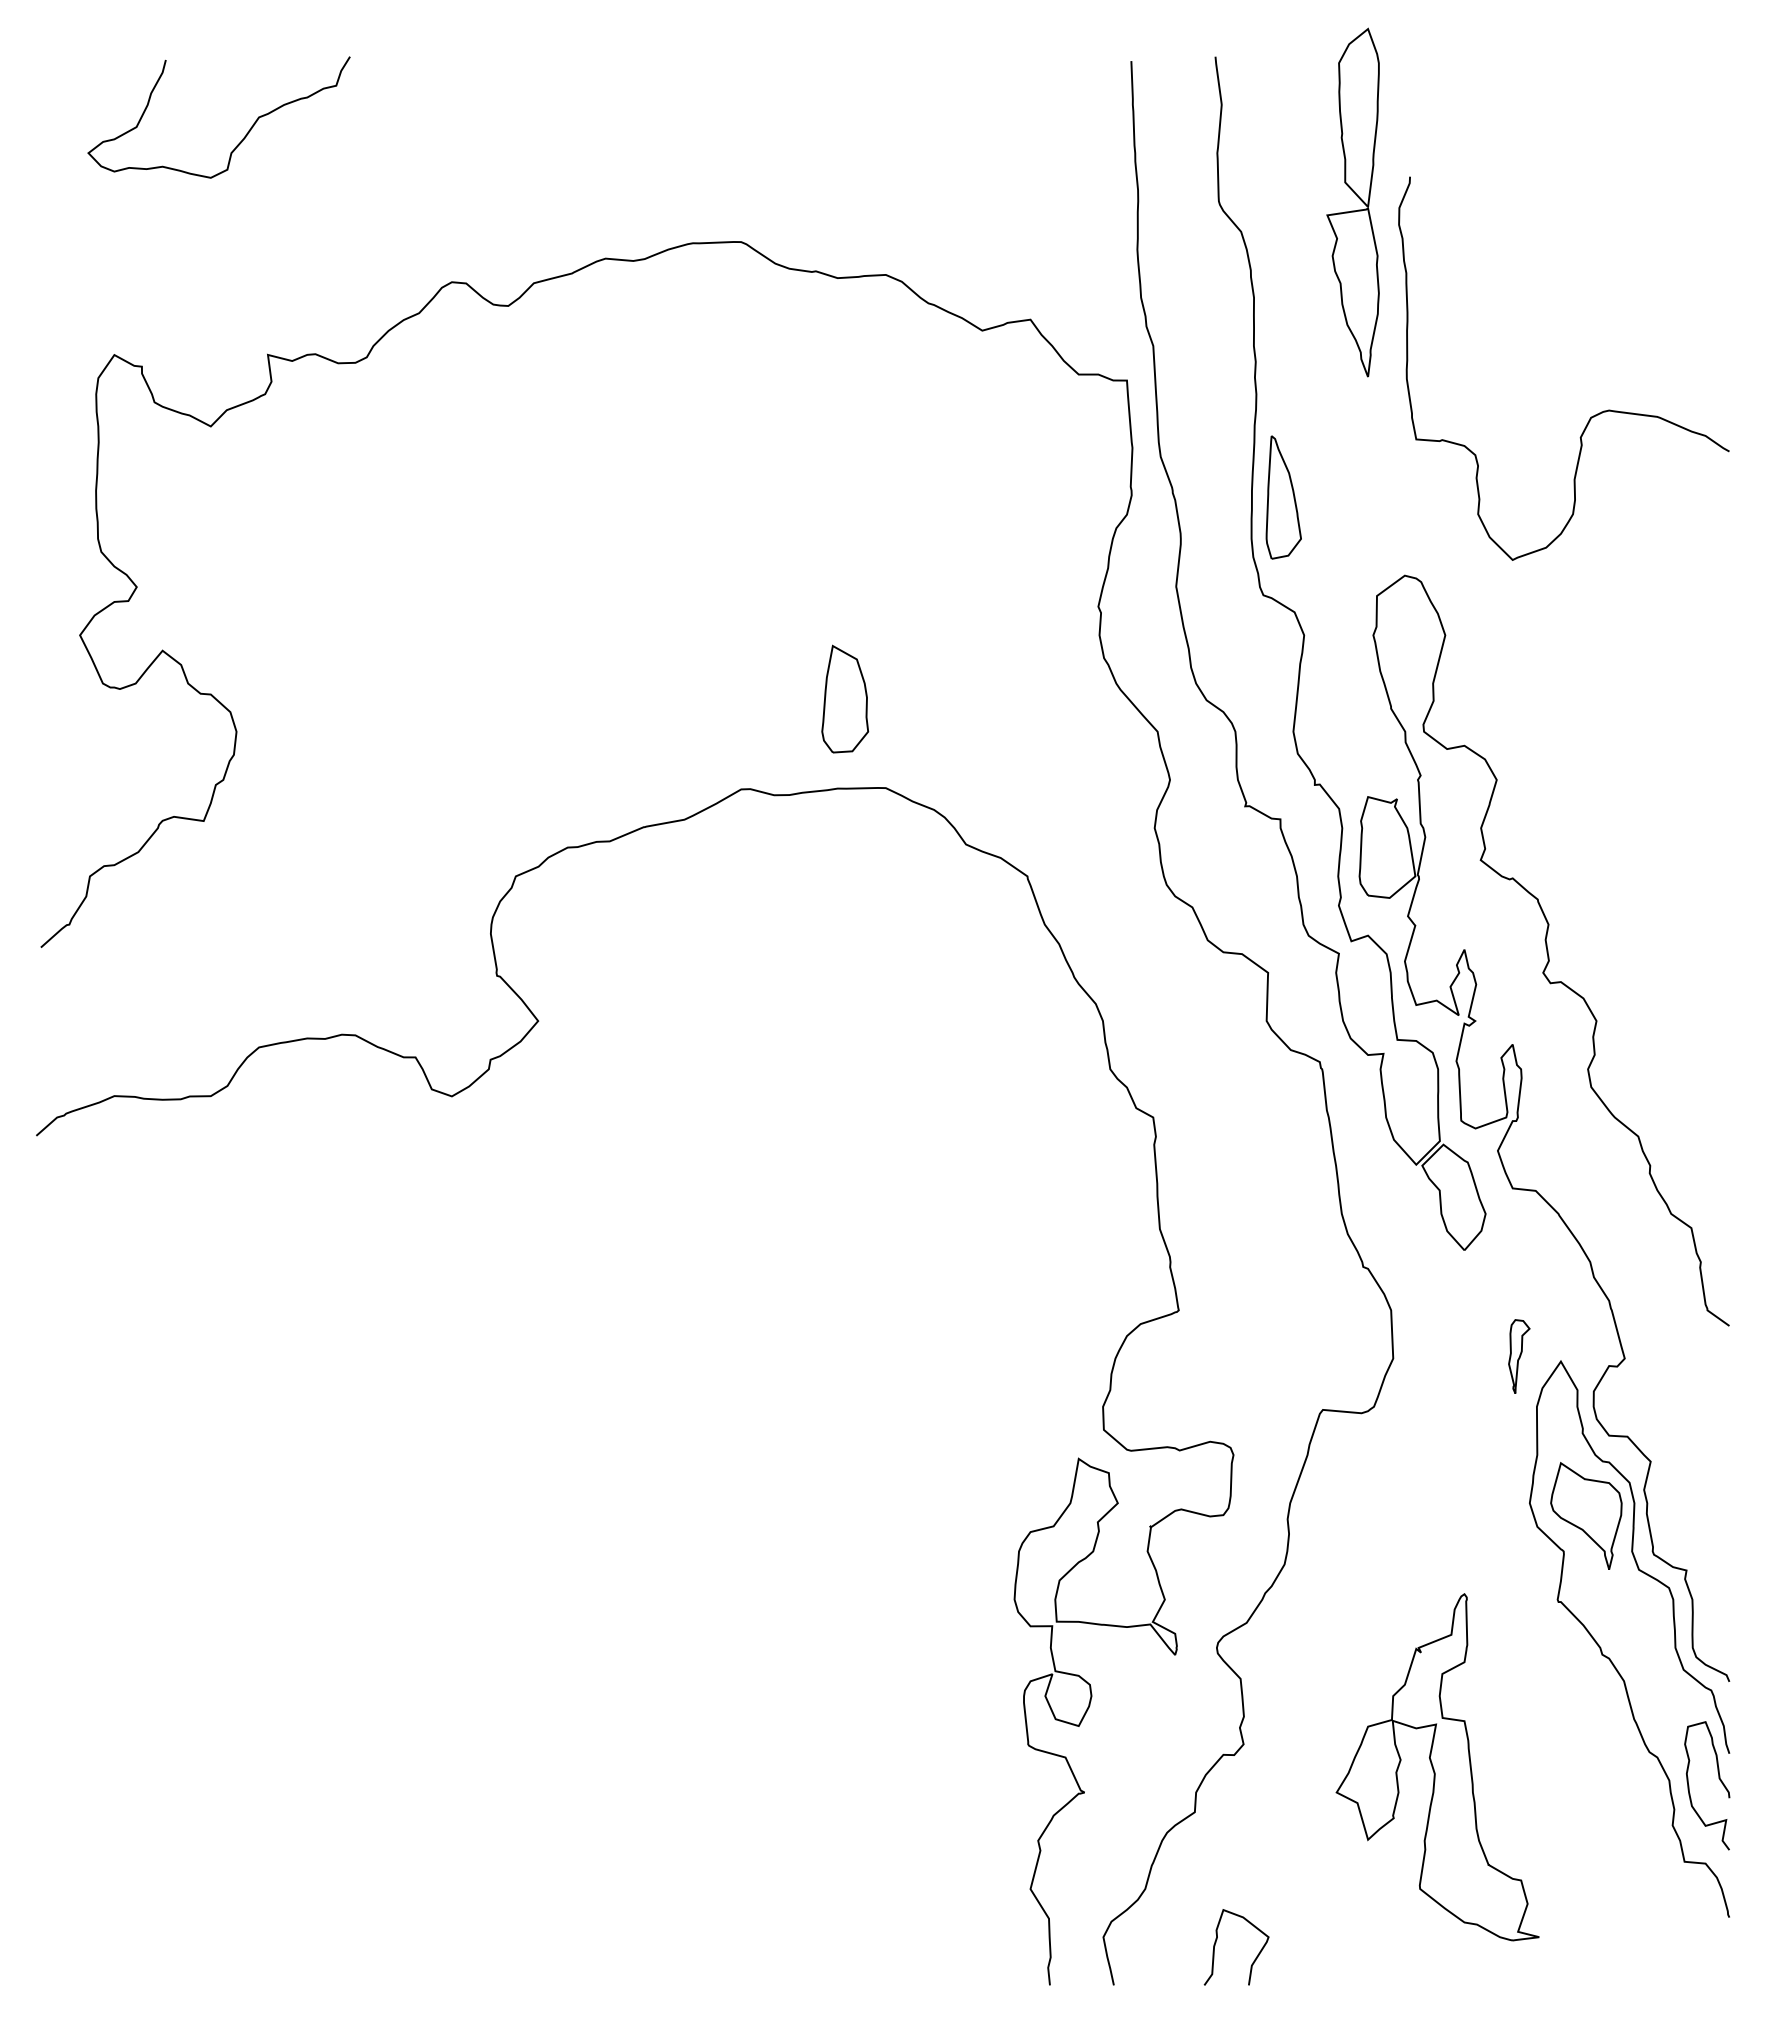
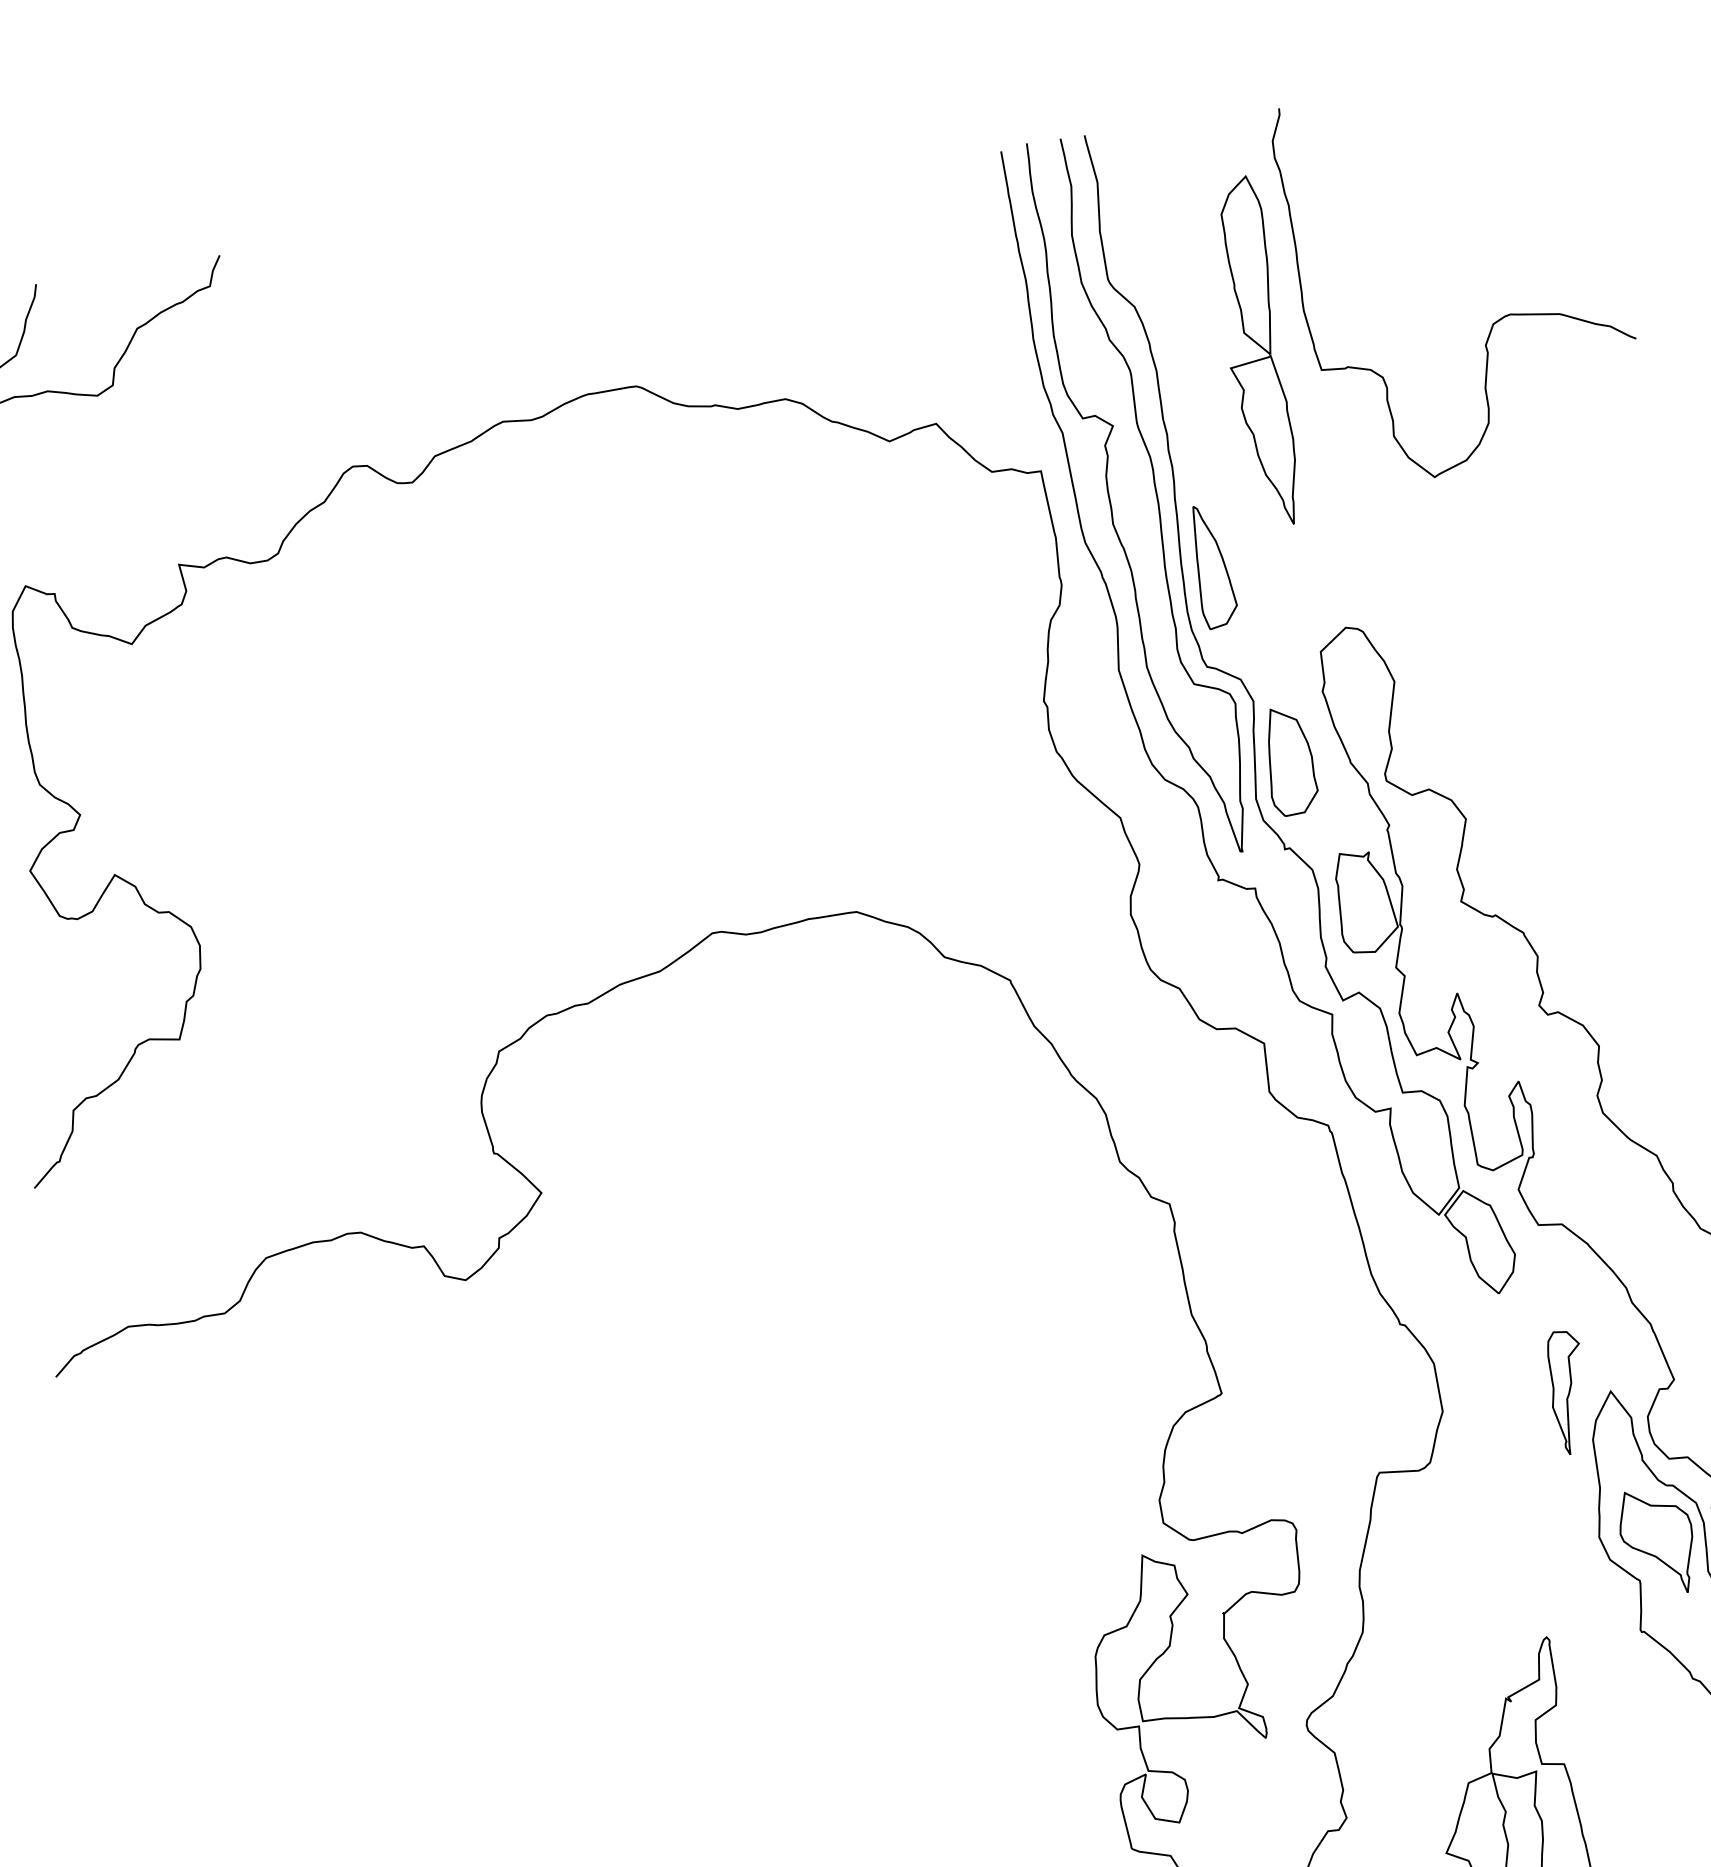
part: (1357, 197) -> (1258, 346), moved
curve: (1591, 416) -> (1493, 322), moved
curve: (1236, 419) -> (1155, 494), added
part: (845, 698) -> (1290, 760), moved
part: (1519, 1356) -> (1568, 1392), size x1.67

